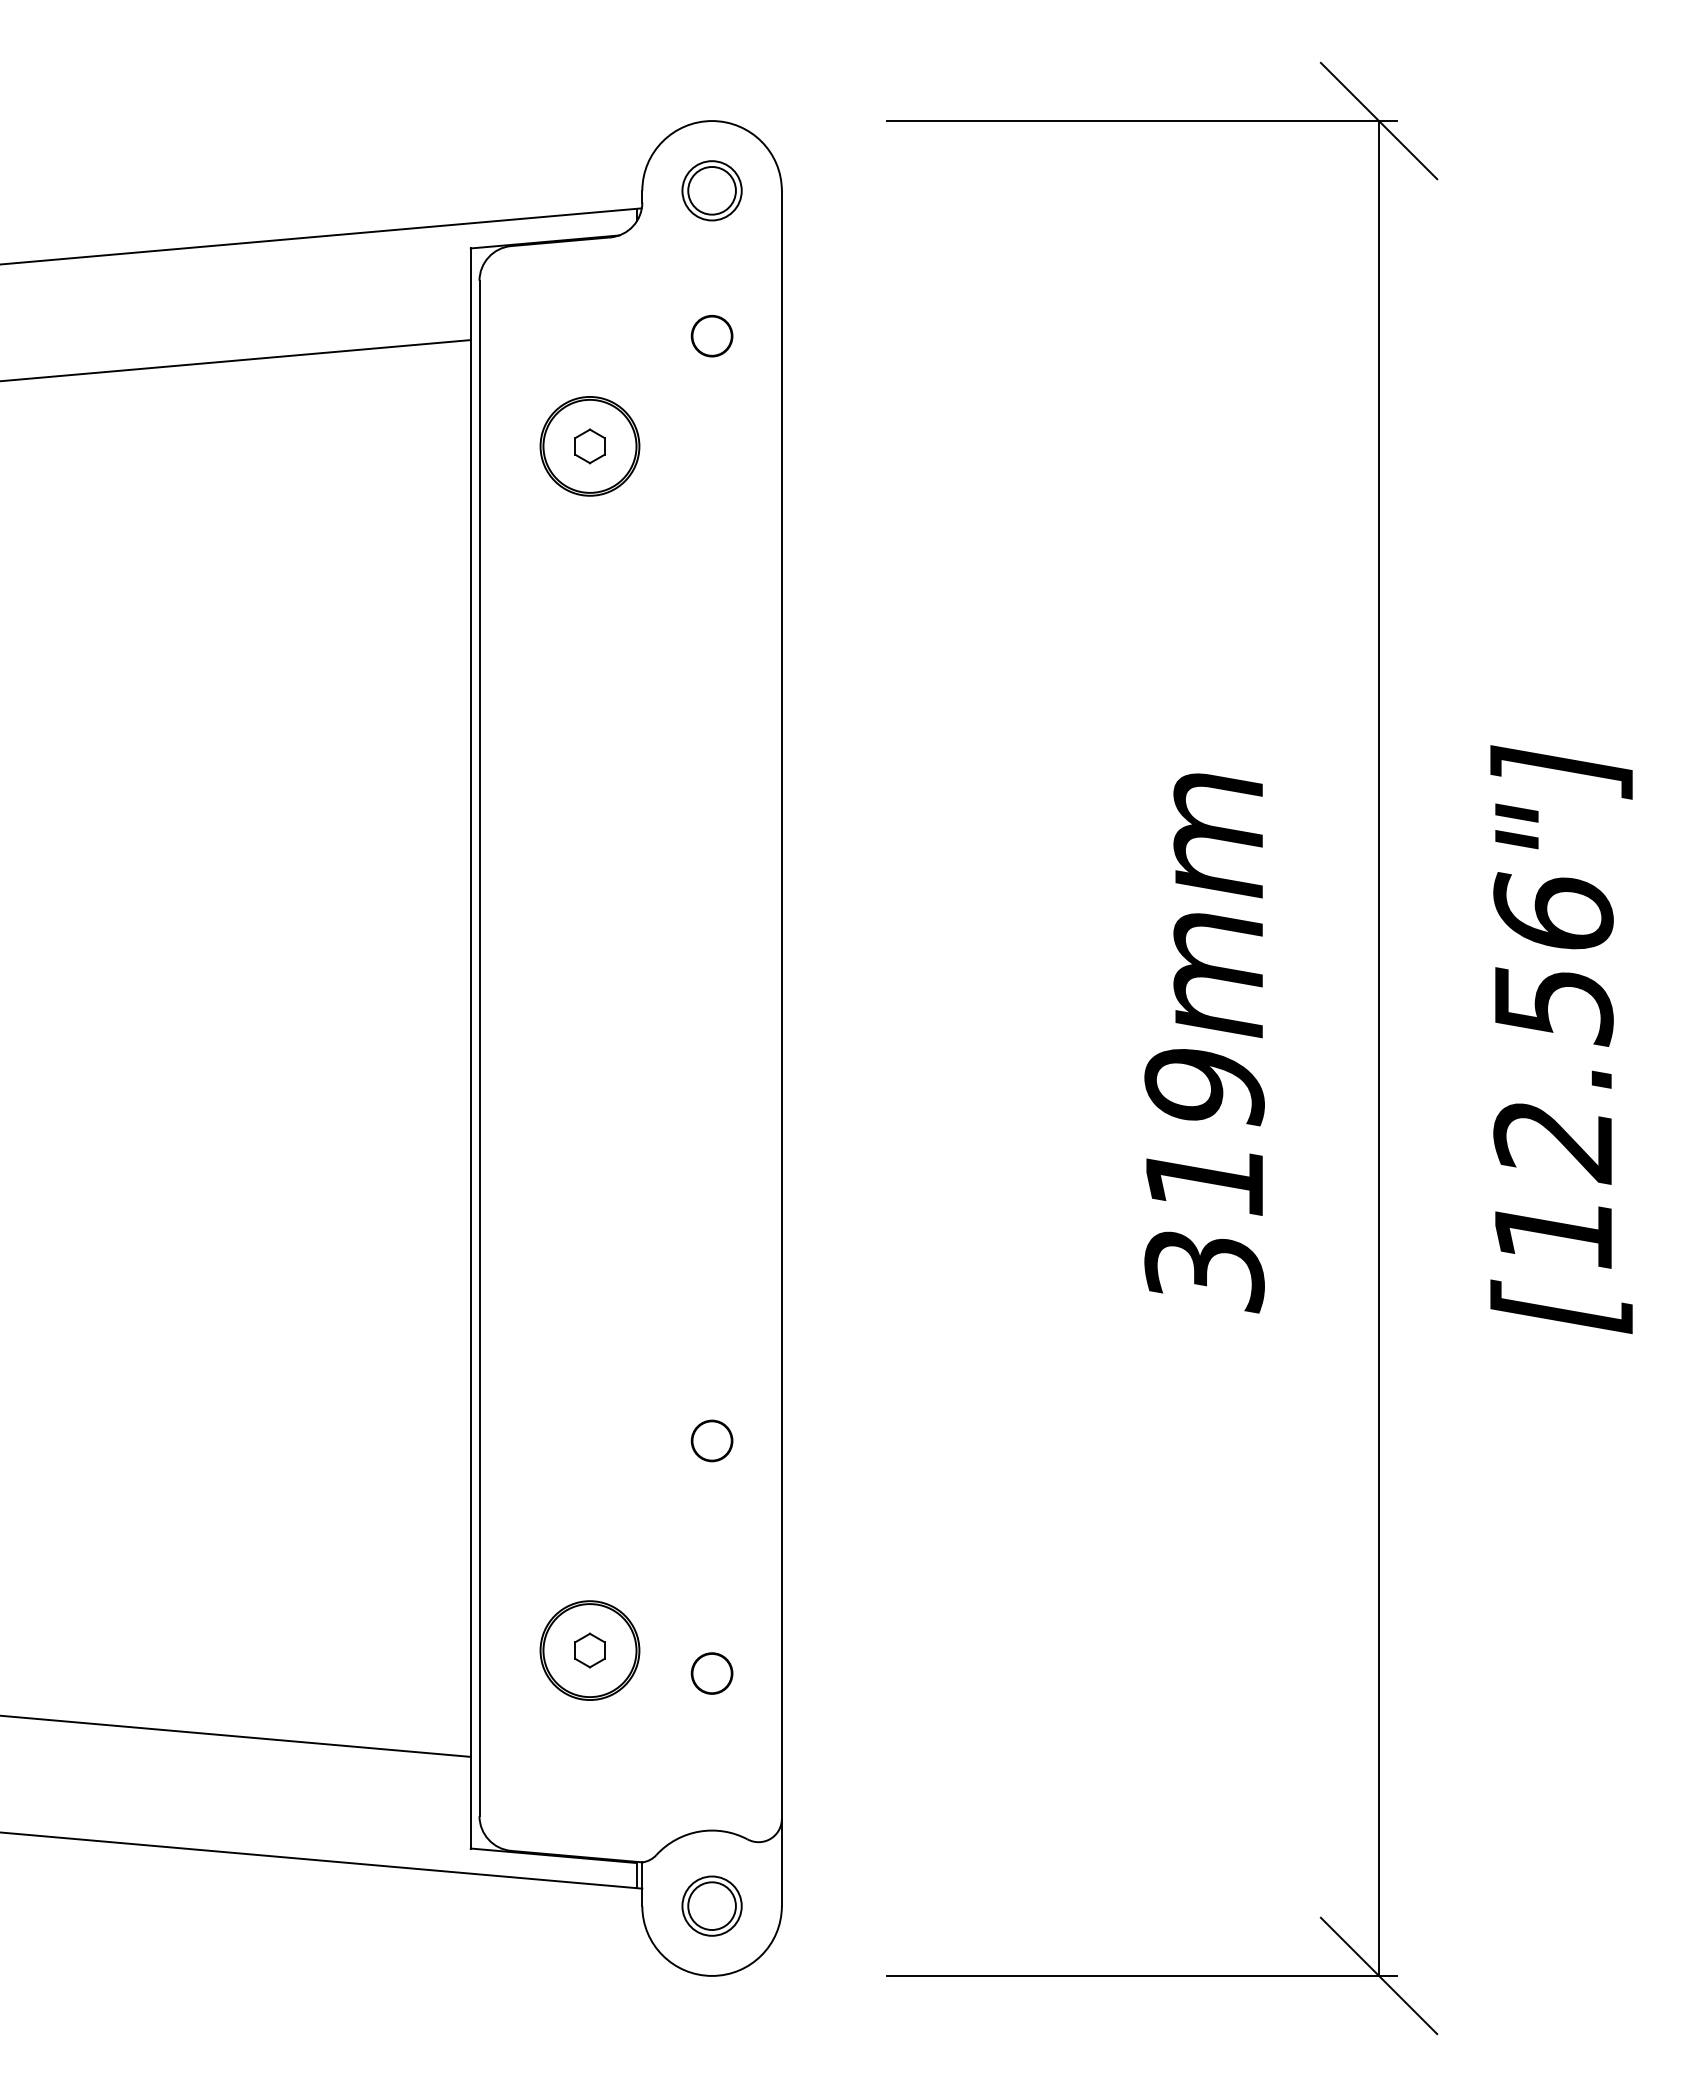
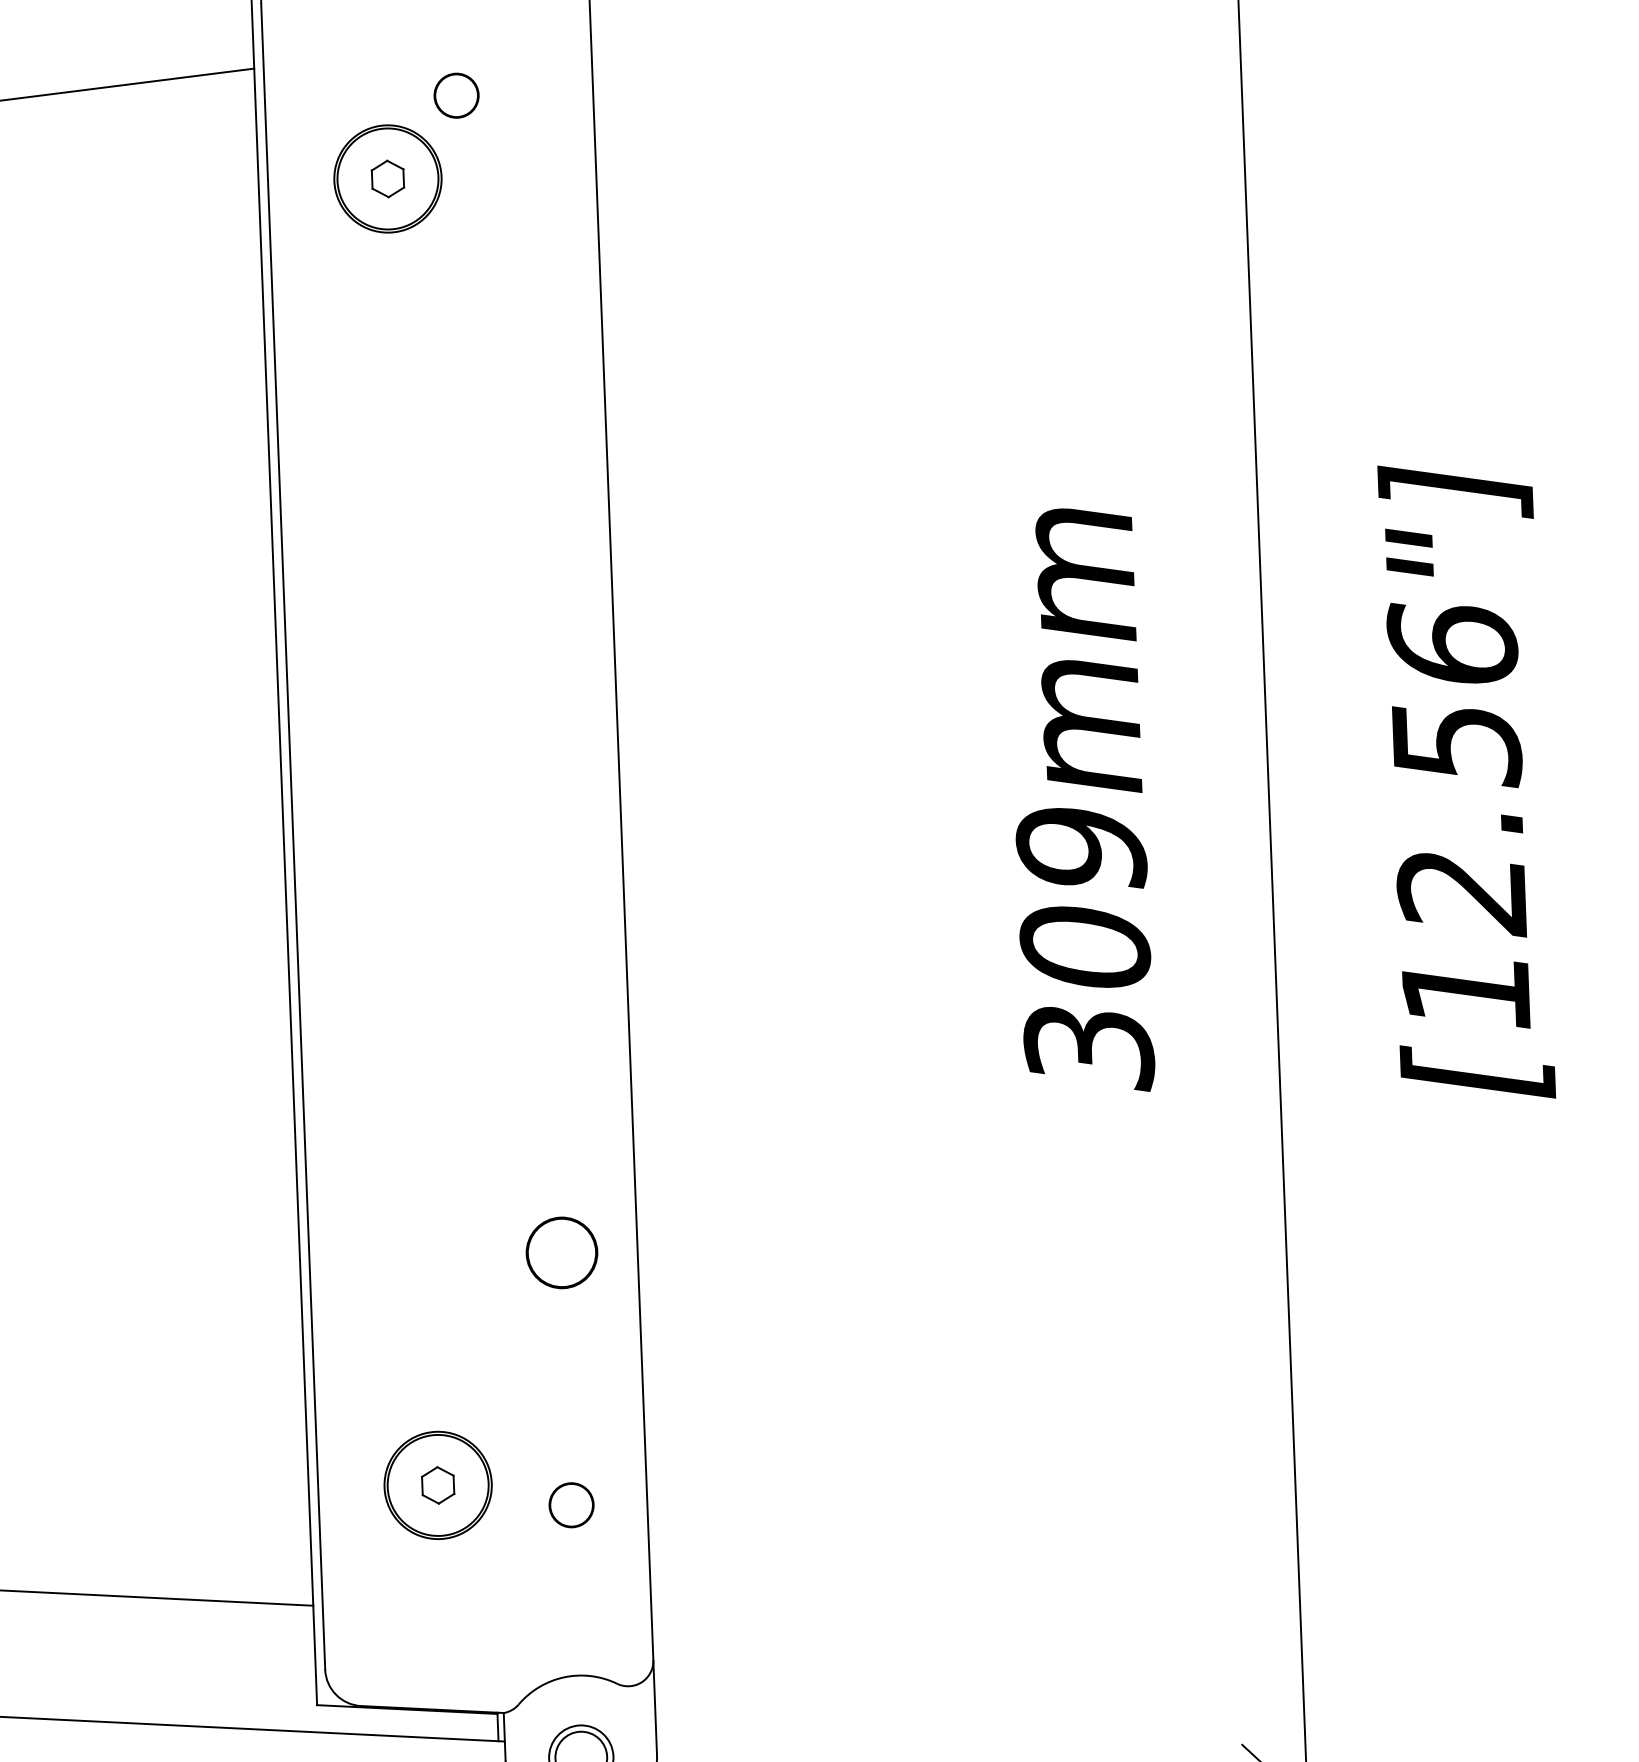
part: (711, 336) -> (455, 96), moved
text: (1204, 1177) -> (1085, 946), 319mm -> 309mm
part: (711, 1440) -> (561, 1252), size x1.6

